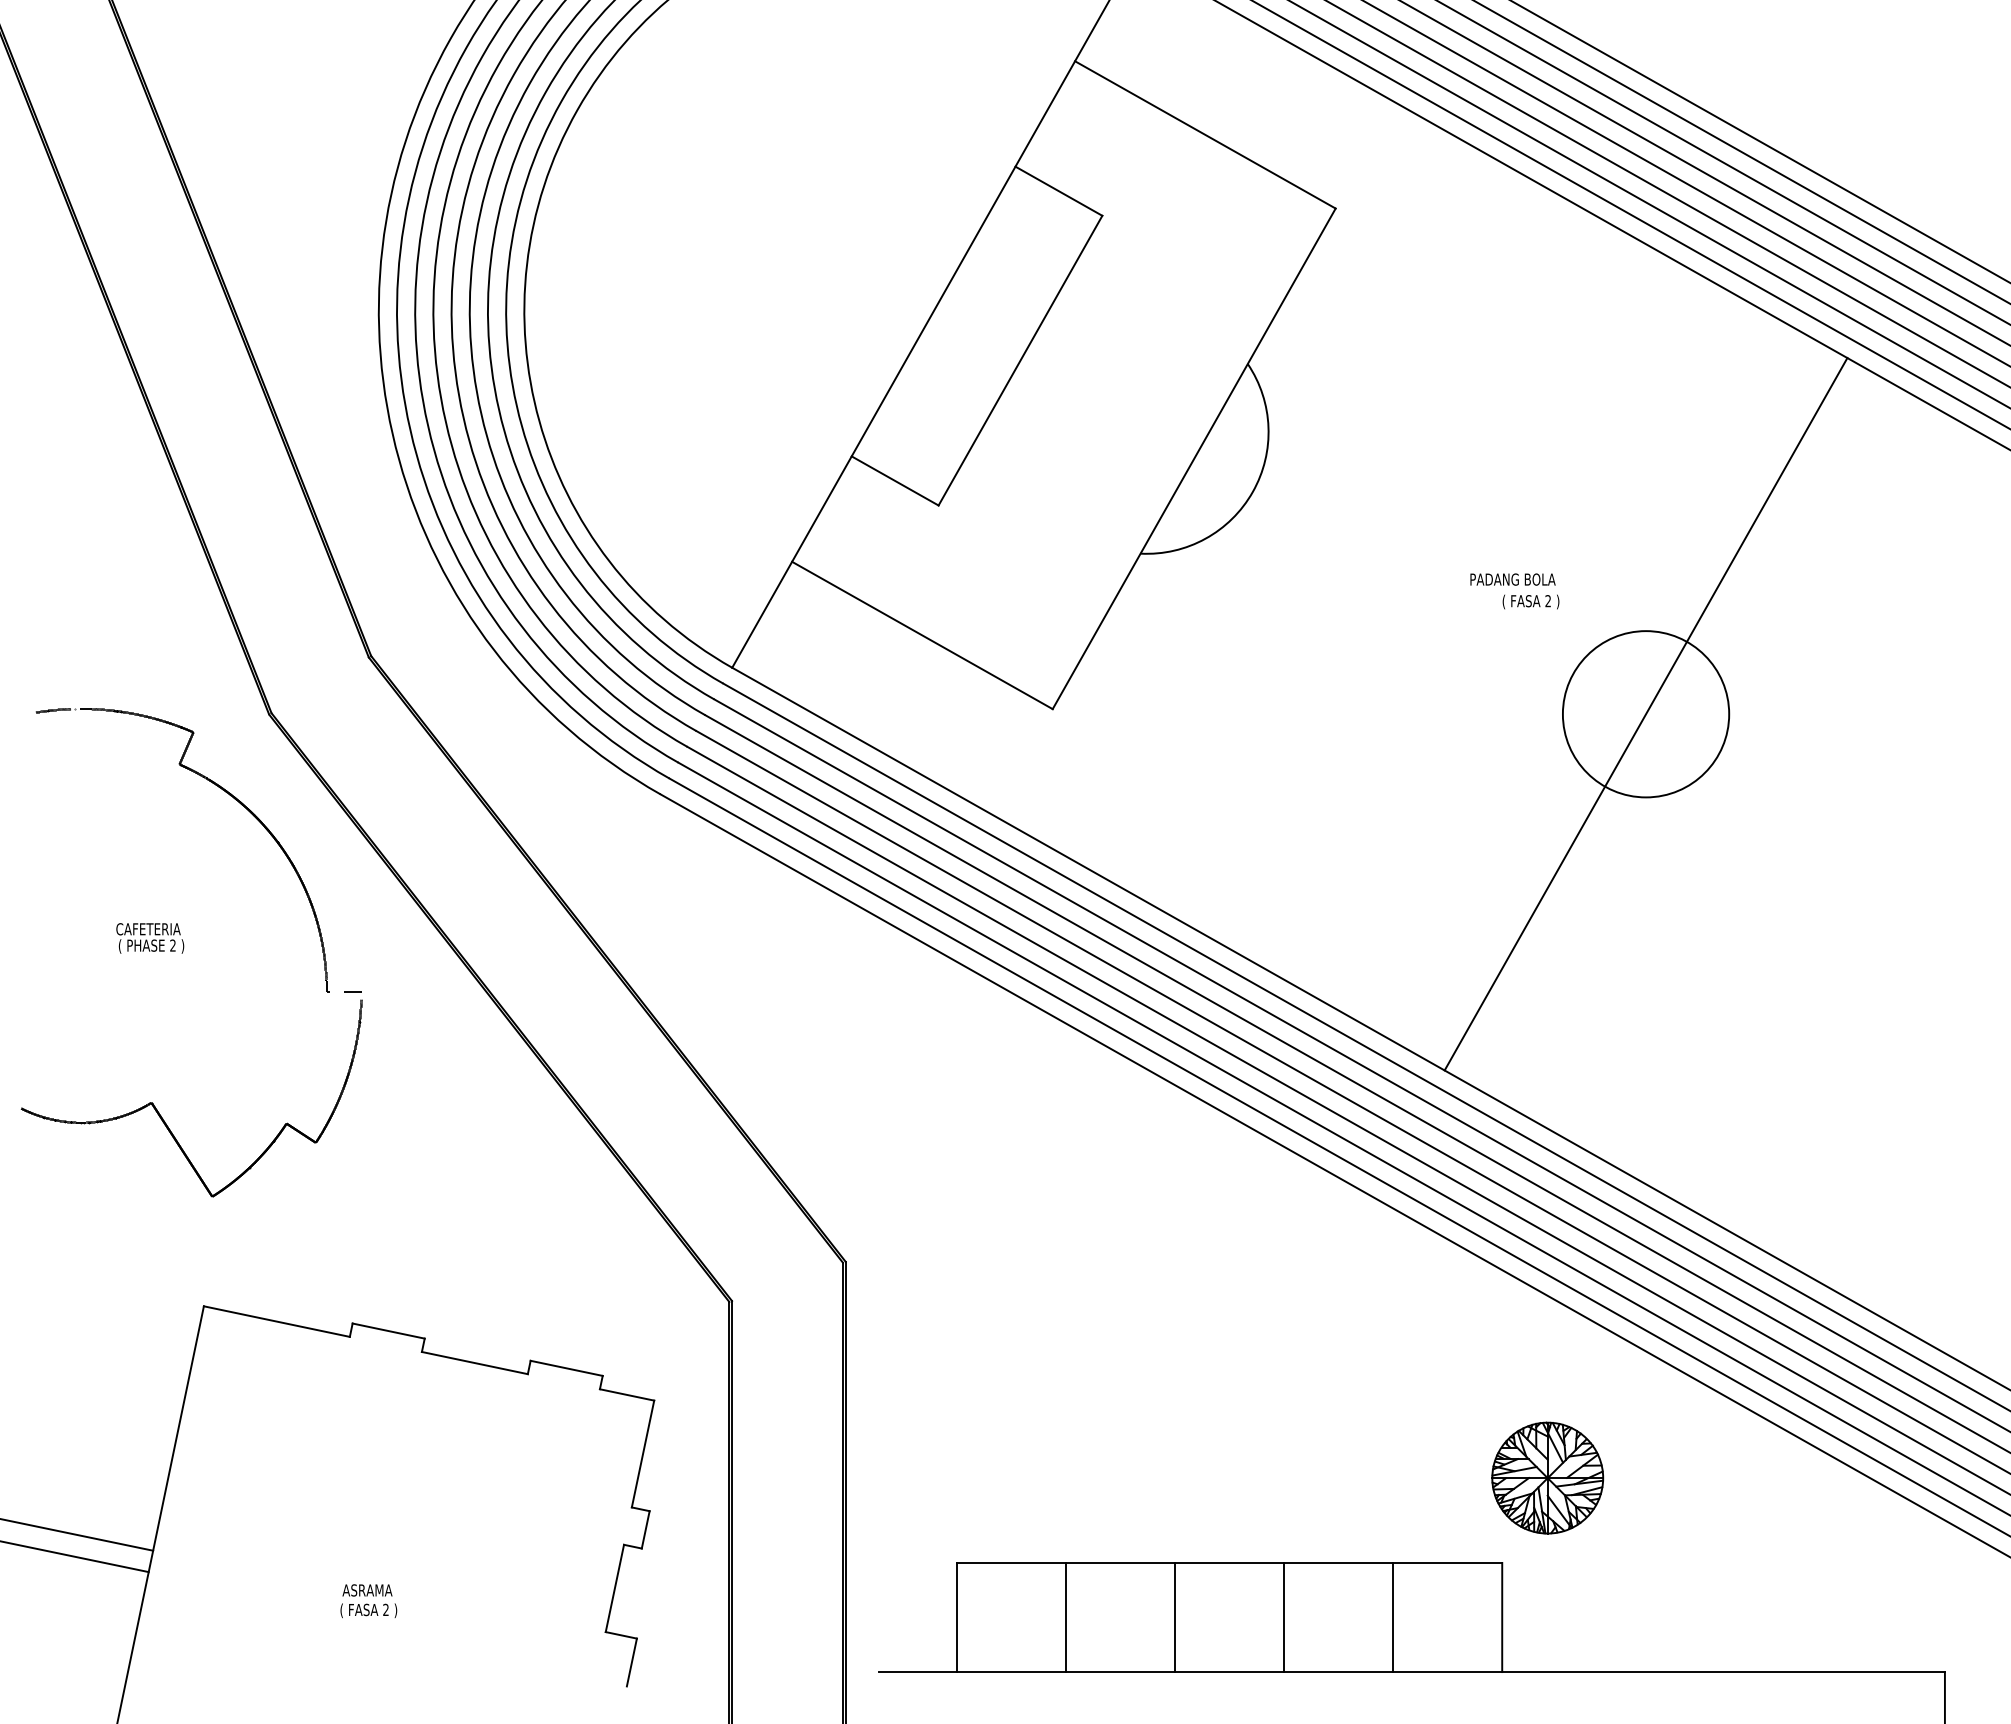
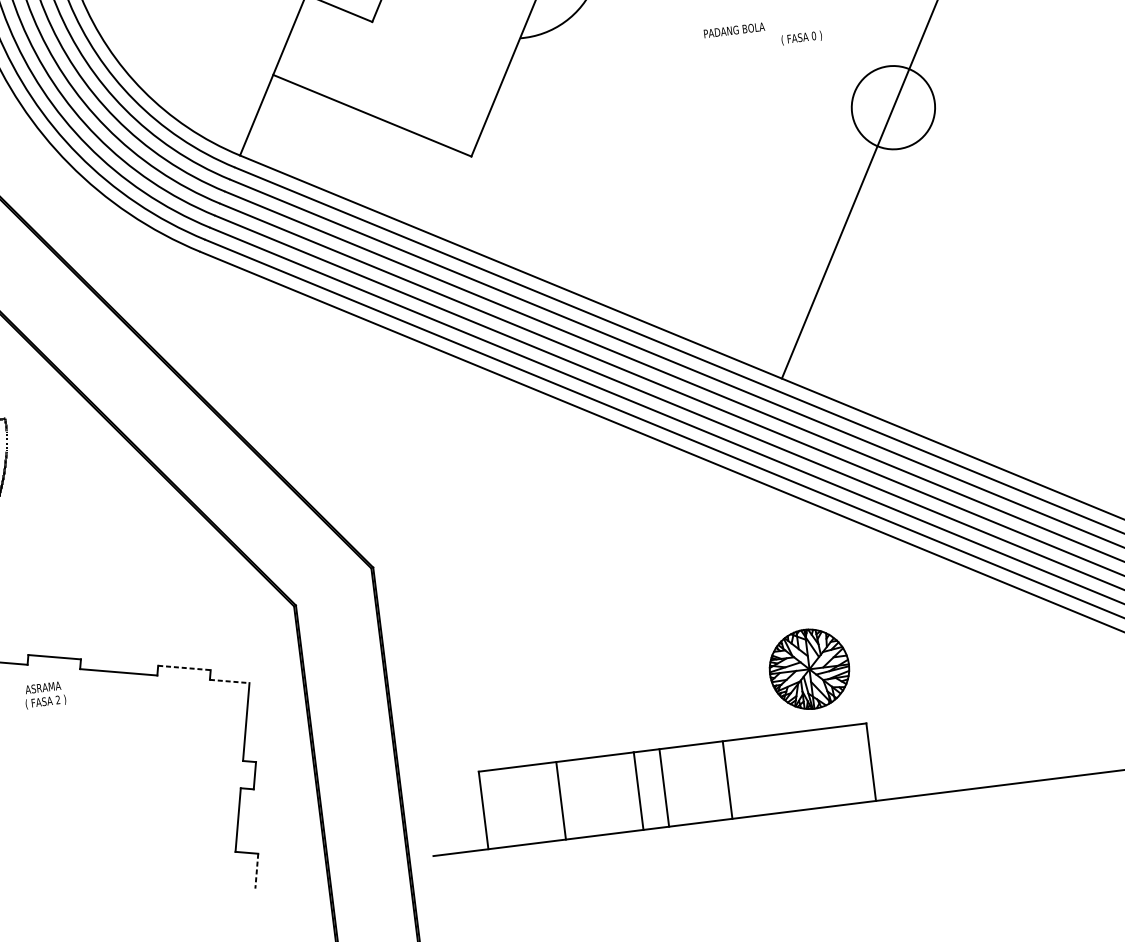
text: (1512, 579) -> (734, 30), moved
text: (1548, 601) -> (814, 36), 2 -> 0
circle: (1645, 714) -> (893, 107), size x0.7
line: (566, 1368) -> (184, 668), solid -> dashed
line: (627, 1394) -> (229, 681), solid -> dashed
part: (1547, 1477) -> (809, 668), moved
text: (368, 1601) -> (44, 695), moved
line: (1284, 1617) -> (664, 787), moved
line: (1393, 1617) -> (727, 780), moved
line: (631, 1663) -> (256, 871), solid -> dashed

